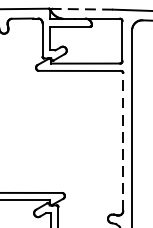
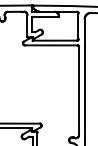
line: (81, 8) -> (52, 5), dashed -> solid
line: (122, 141) -> (78, 90), dashed -> solid

